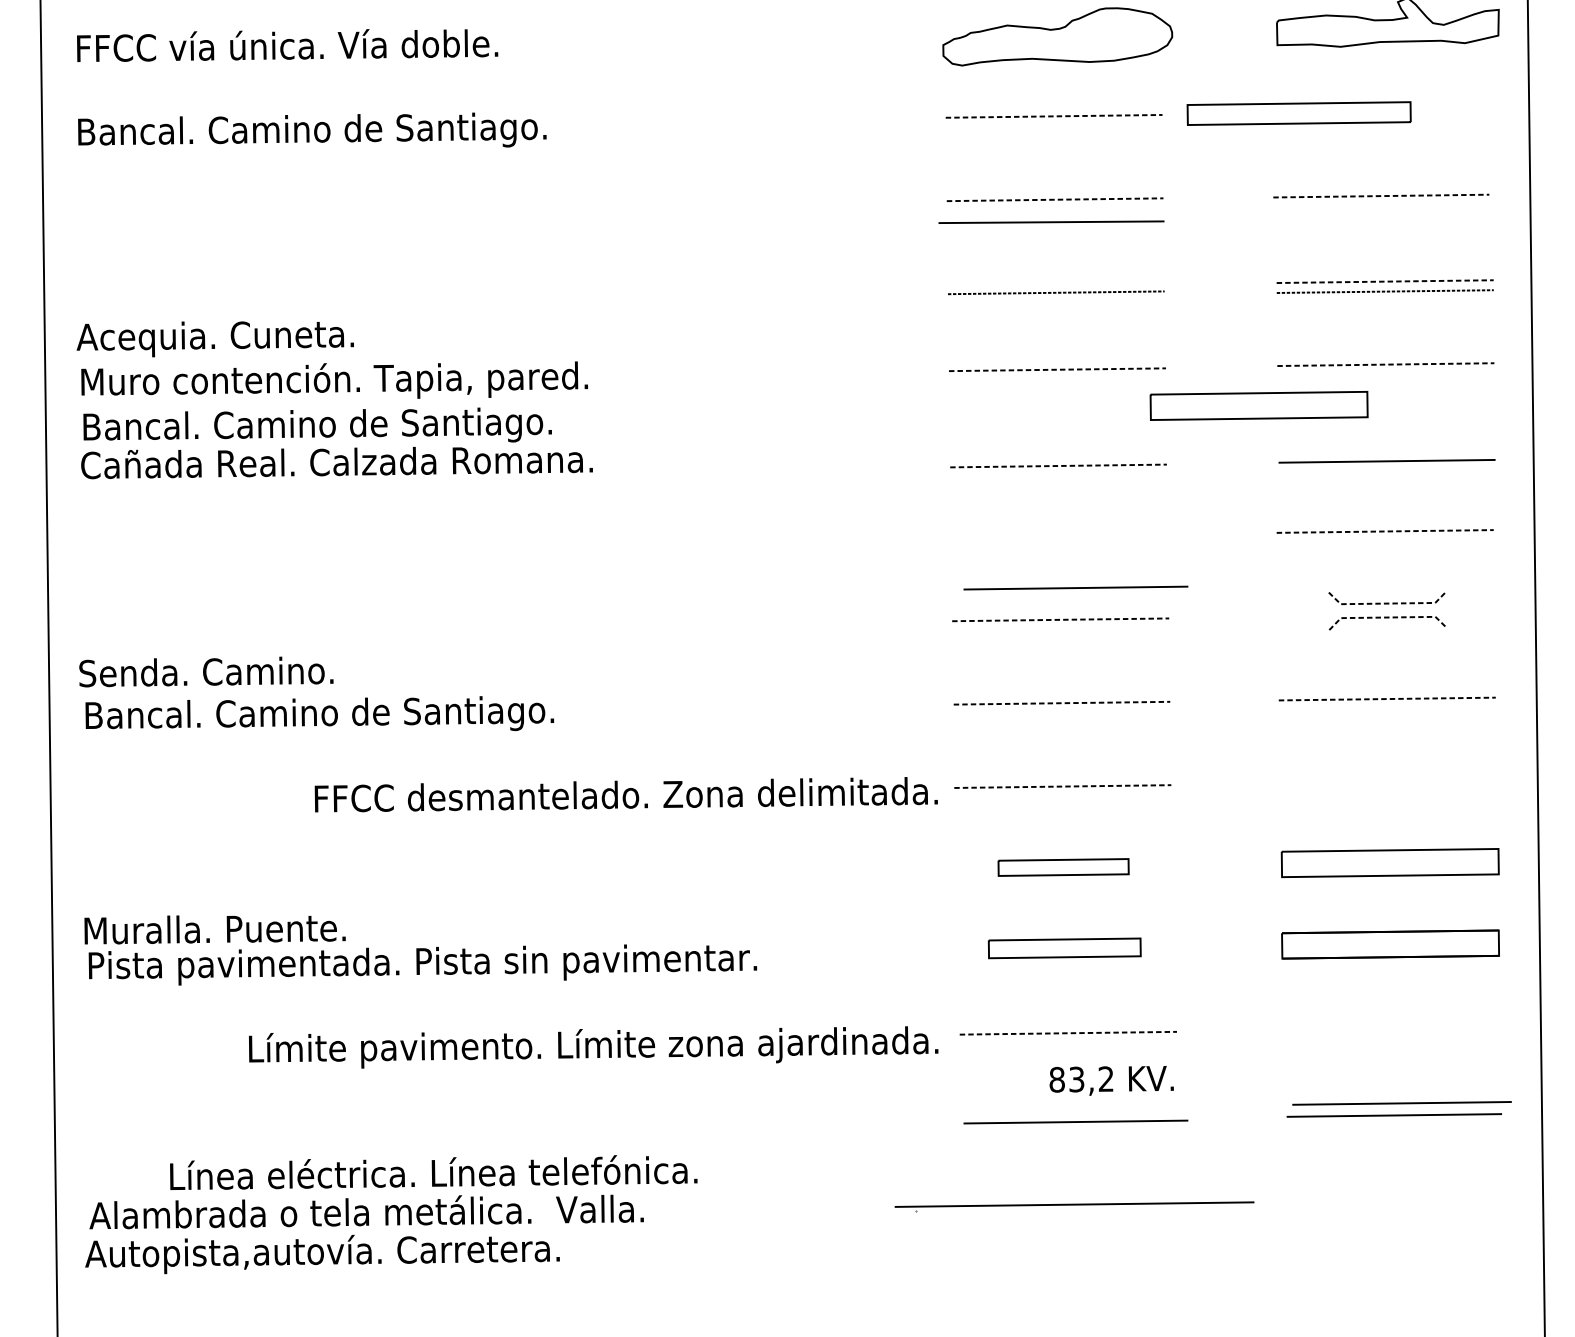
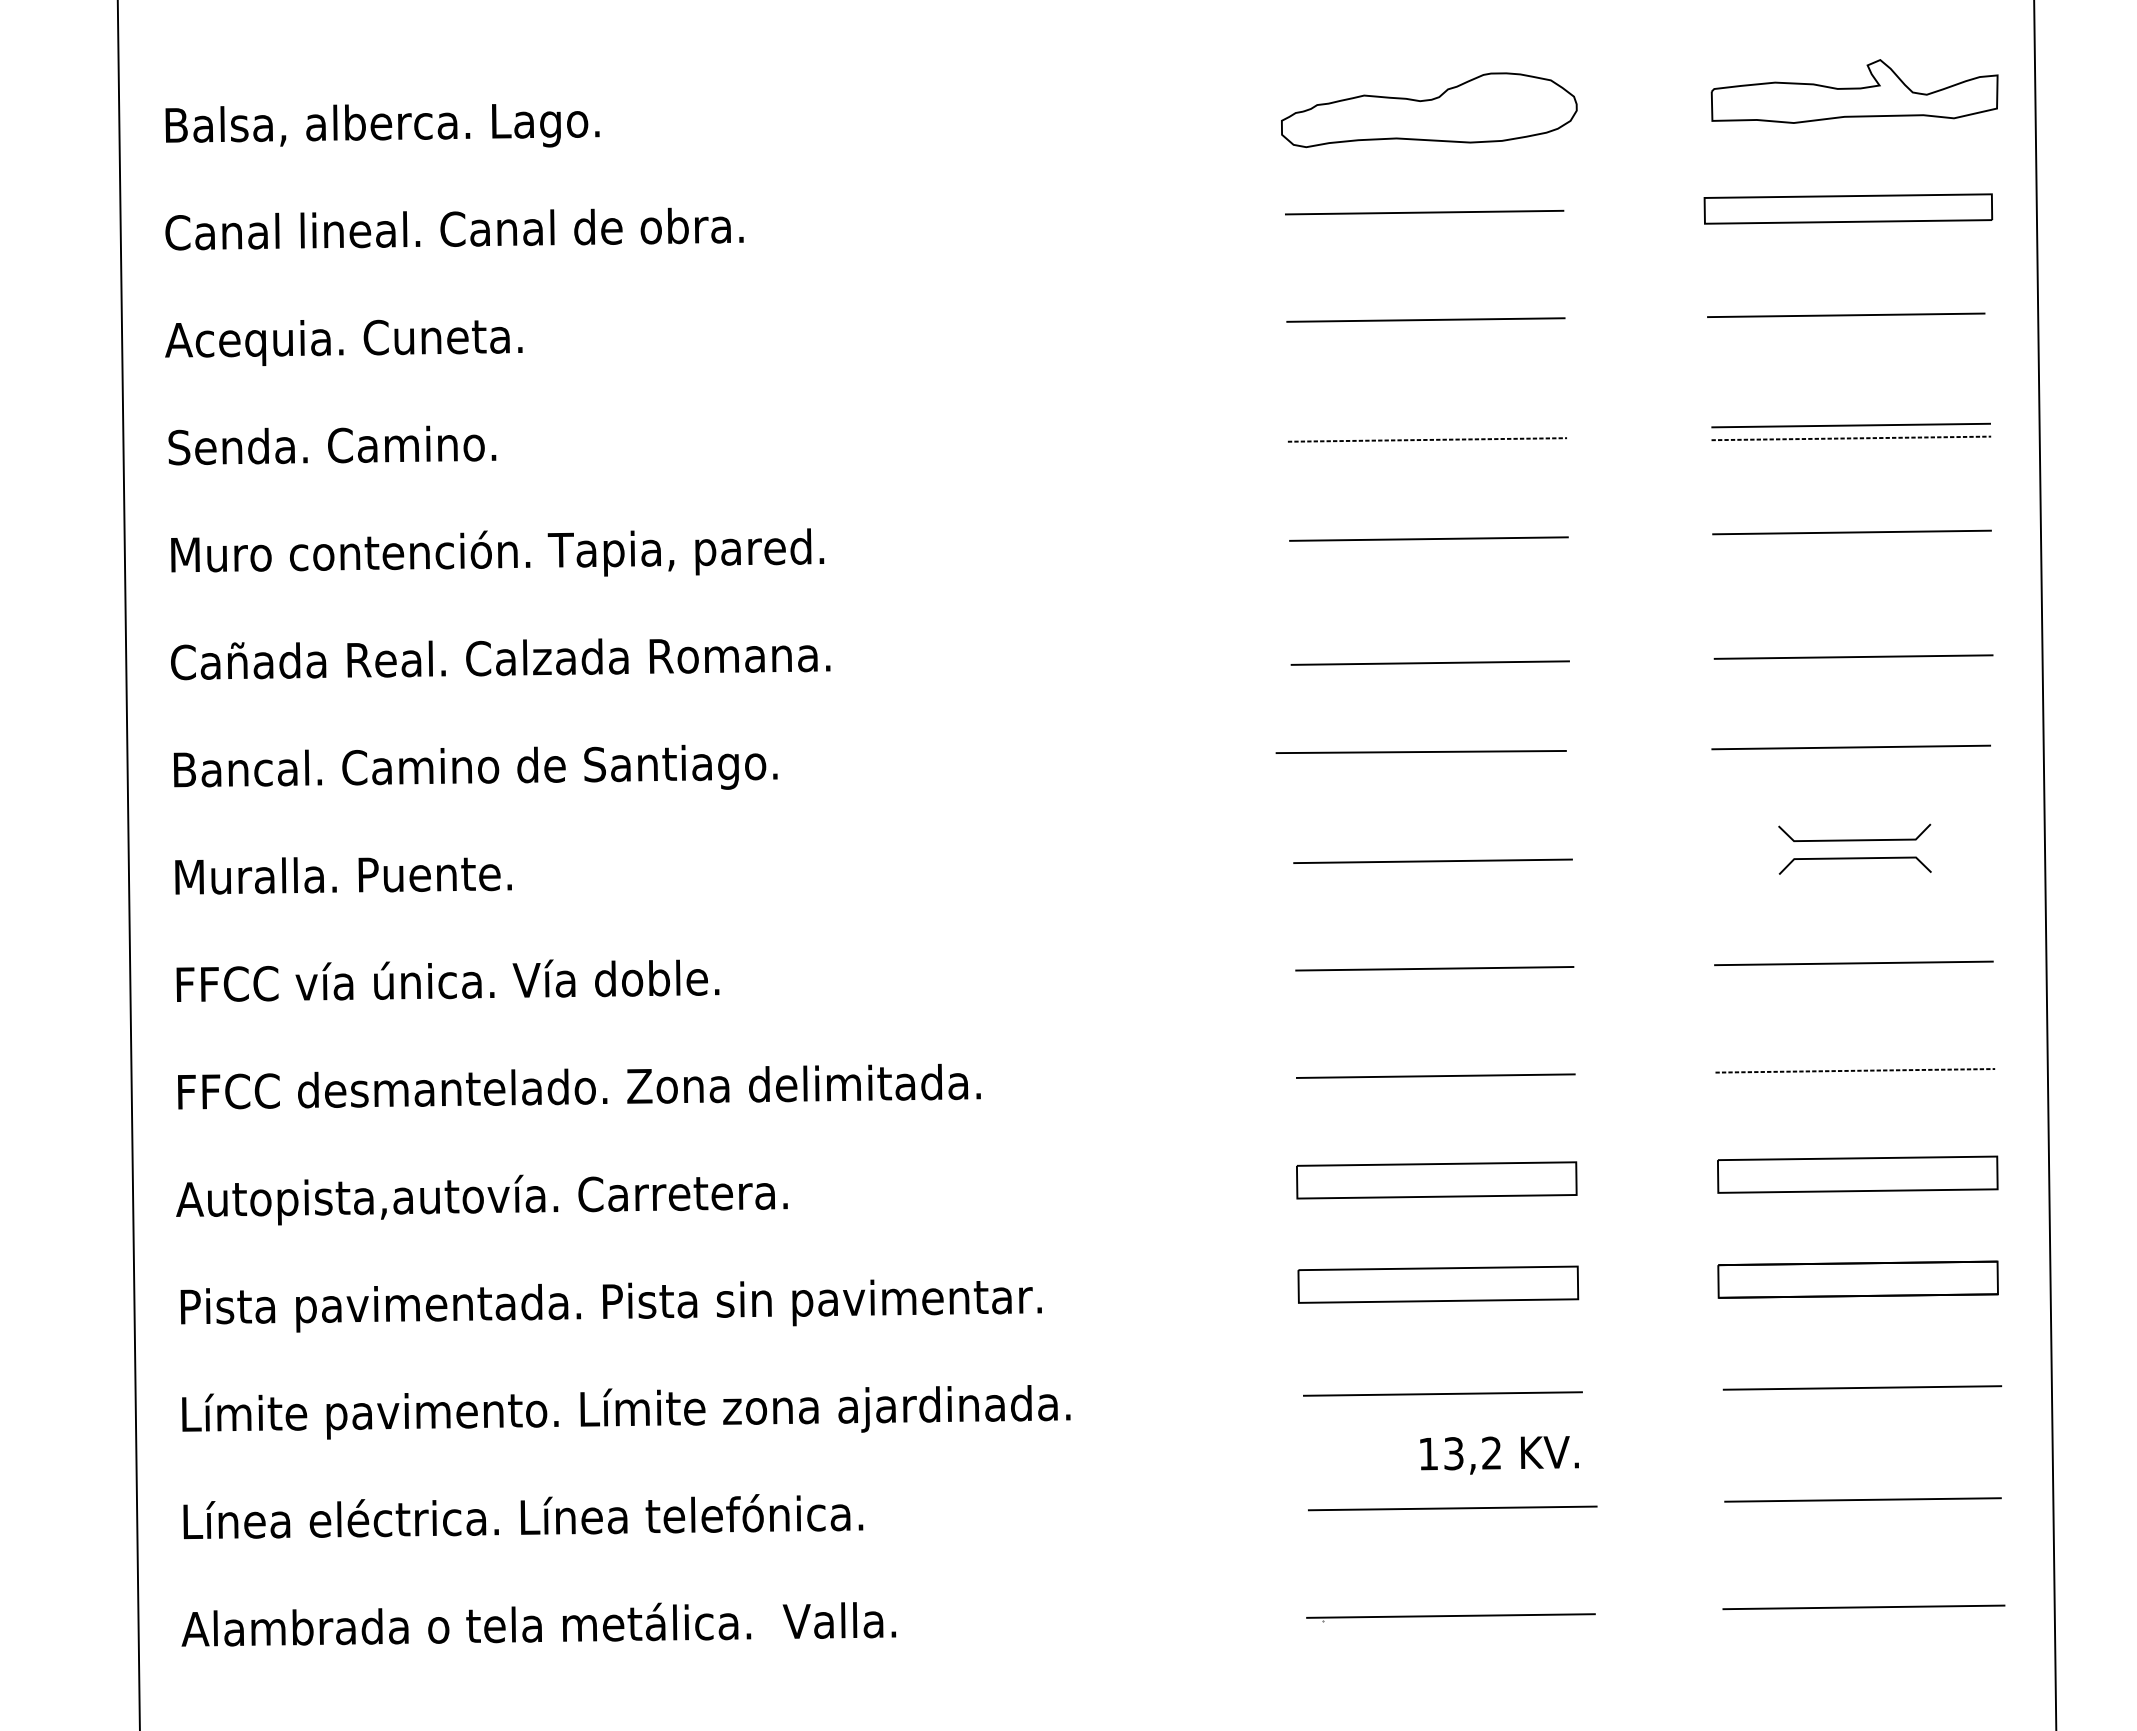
text: (289, 47) -> (439, 123), FFCC vía única. Vía doble. -> Balsa, alberca. Lago.
part: (1299, 113) -> (1848, 208), moved
line: (1054, 116) -> (1424, 212), dashed -> solid
text: (311, 129) -> (467, 229), Bancal. Camino de Santiago. -> Canal lineal. Canal de obra.
line: (1381, 196) -> (1846, 315), dashed -> solid
line: (1054, 200) -> (1425, 320), dashed -> solid
line: (1050, 221) -> (1420, 751), moved
line: (1385, 281) -> (1851, 425), dashed -> solid
text: (215, 339) -> (343, 342), moved
line: (1386, 364) -> (1852, 532), dashed -> solid
line: (1057, 370) -> (1428, 539), dashed -> solid
part: (1258, 405) -> (1688, 585), removed
text: (317, 424) -> (475, 766), moved
line: (1058, 466) -> (1430, 663), dashed -> solid
line: (1385, 531) -> (1851, 747), dashed -> solid
line: (1075, 588) -> (1452, 820), removed
line: (1387, 603) -> (1854, 840), dashed -> solid
line: (1388, 617) -> (1855, 858), dashed -> solid
line: (1061, 619) -> (1433, 861), dashed -> solid
text: (206, 671) -> (332, 445), moved
line: (1386, 699) -> (1853, 963), dashed -> solid
line: (1061, 703) -> (1434, 968), dashed -> solid
text: (321, 713) -> (480, 981), Bancal. Camino de Santiago. -> FFCC vía única. Vía doble.
line: (1388, 782) -> (1855, 1070), added
line: (1062, 786) -> (1435, 1076), dashed -> solid
text: (626, 794) -> (579, 1086), moved
part: (1063, 867) -> (1436, 1180), size x1.67
text: (215, 929) -> (343, 875), moved
part: (1064, 948) -> (1438, 1284), size x1.43
line: (1393, 1028) -> (1862, 1387), added
line: (1067, 1033) -> (1442, 1394), dashed -> solid
text: (593, 1047) -> (626, 1412), moved
text: (1057, 1079) -> (1428, 1453), 83,2 -> 13,2
line: (1401, 1103) -> (1863, 1607), moved
text: (433, 1172) -> (523, 1516), moved
part: (1074, 1206) -> (1450, 1617), size x0.62
text: (322, 1254) -> (481, 1199), moved

